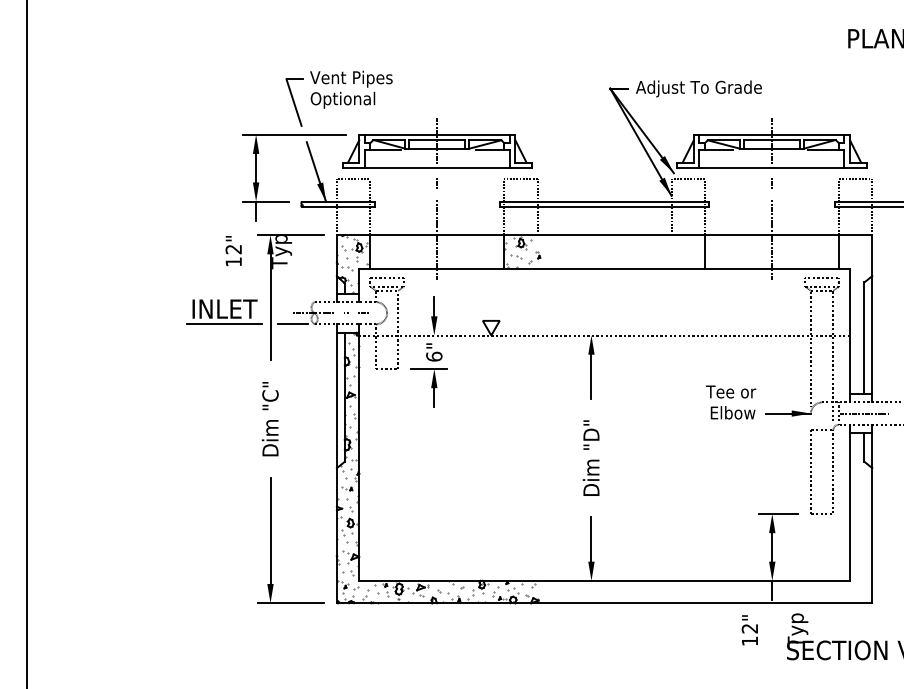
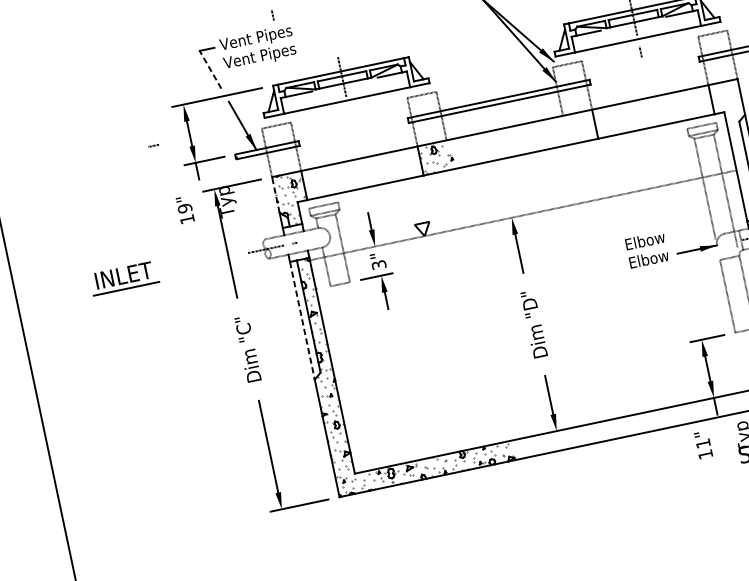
text: (351, 99) -> (259, 56), Optional -> Vent Pipes
line: (293, 102) -> (210, 69), solid -> dashed
line: (436, 183) -> (272, 15), moved
line: (437, 238) -> (360, 161), removed
line: (771, 238) -> (650, 100), removed
text: (233, 249) -> (184, 208), 12" -> 19"
line: (336, 255) -> (275, 194), solid -> dashed
part: (224, 311) -> (124, 277), moved
line: (363, 312) -> (154, 145), moved
line: (292, 324) -> (249, 262), removed
text: (434, 356) -> (379, 264), 6" -> 3"
text: (731, 391) -> (643, 240), Tee or -> Elbow
line: (336, 400) -> (302, 320), solid -> dashed
text: (749, 628) -> (702, 443), 12" -> 11"

